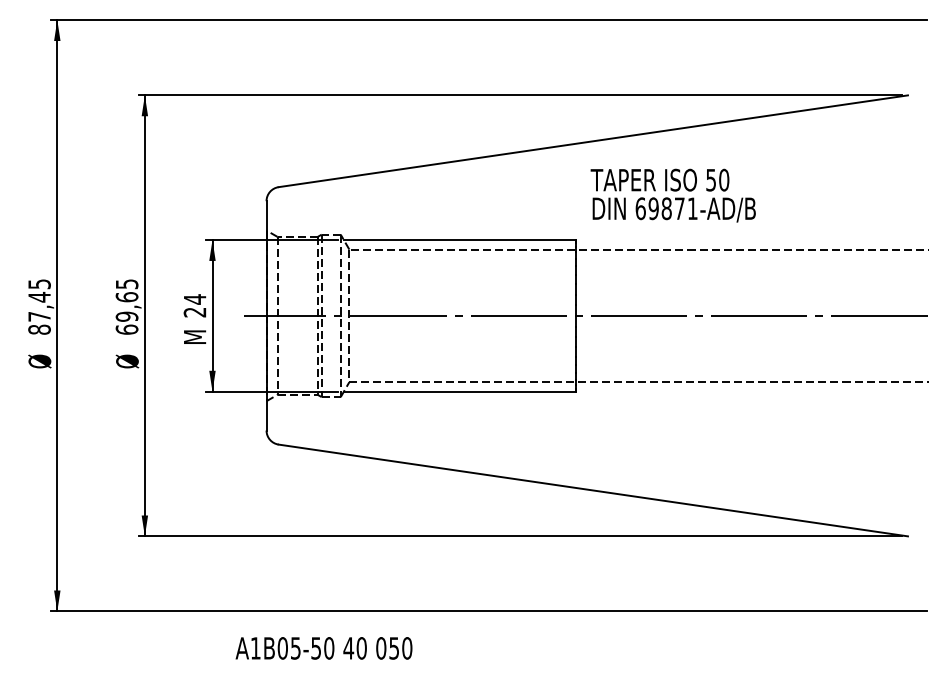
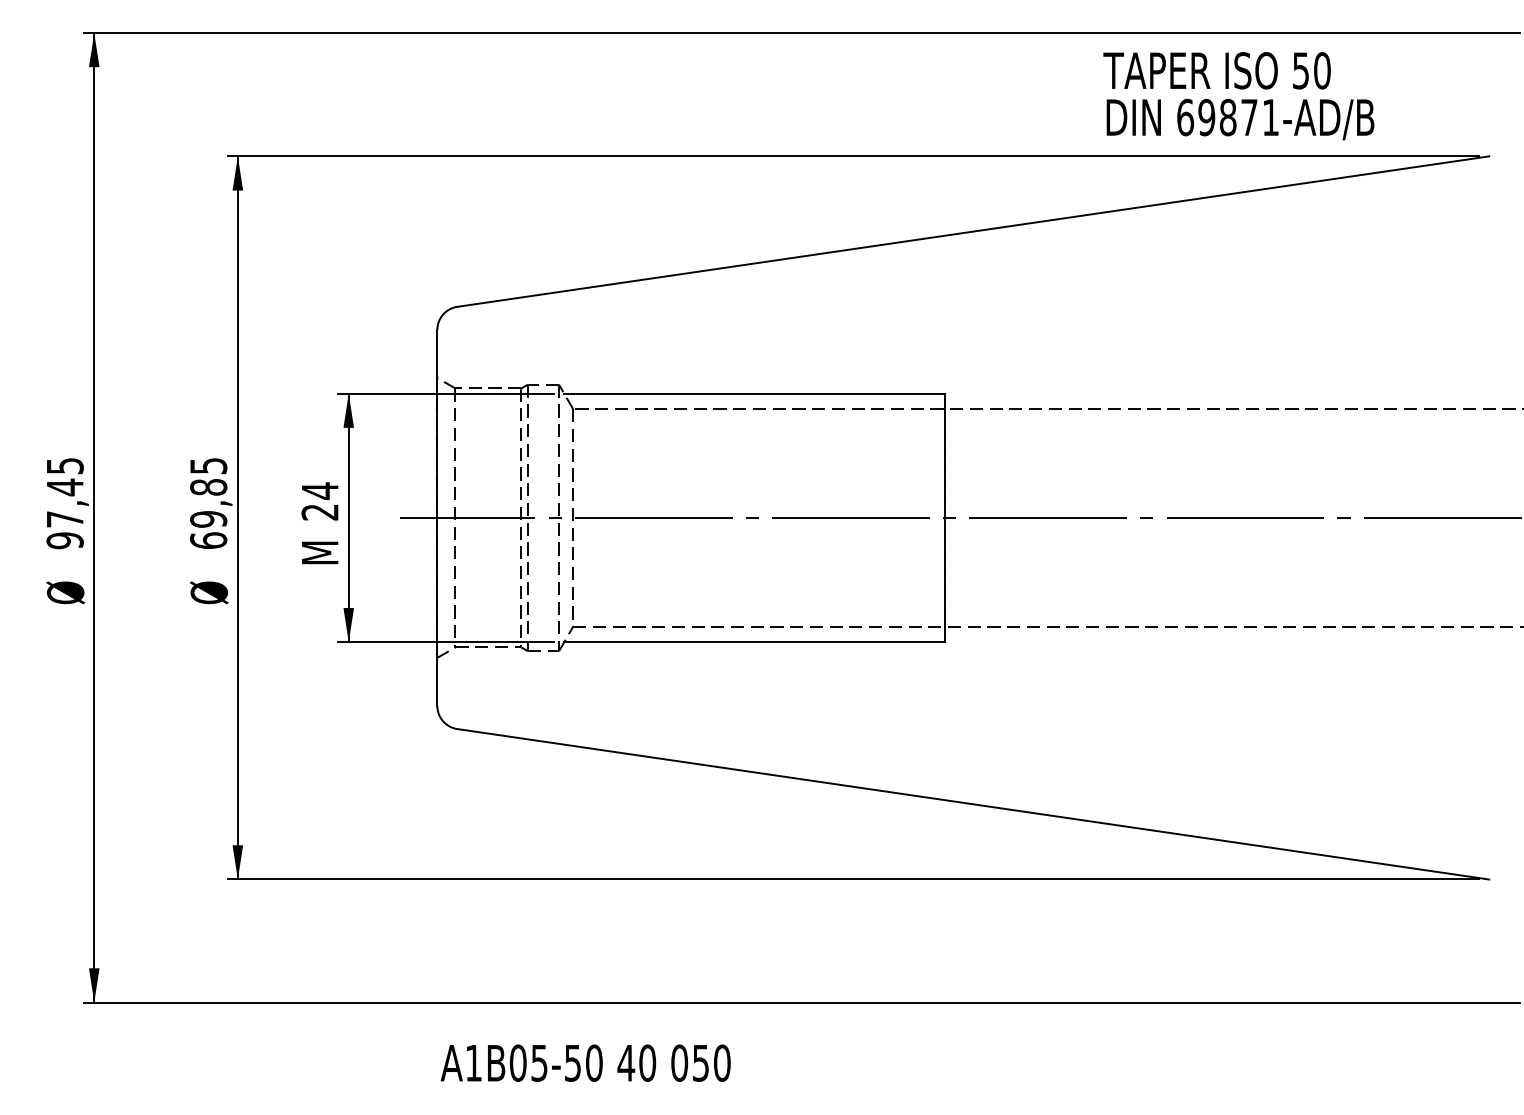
text: (672, 195) -> (1237, 95), moved
text: (126, 297) -> (207, 487), 69,65 -> 69,85
text: (39, 329) -> (65, 540), 87,45 -> 97,45
text: (323, 648) -> (584, 1063), moved

